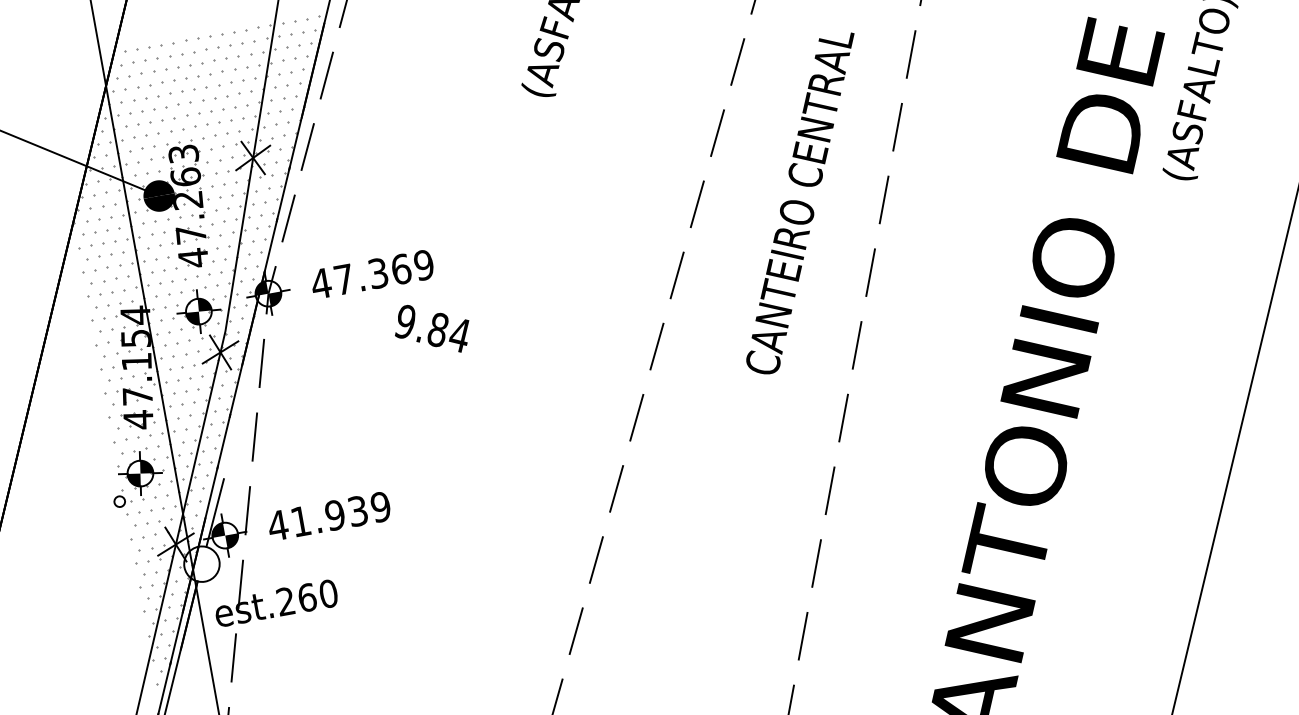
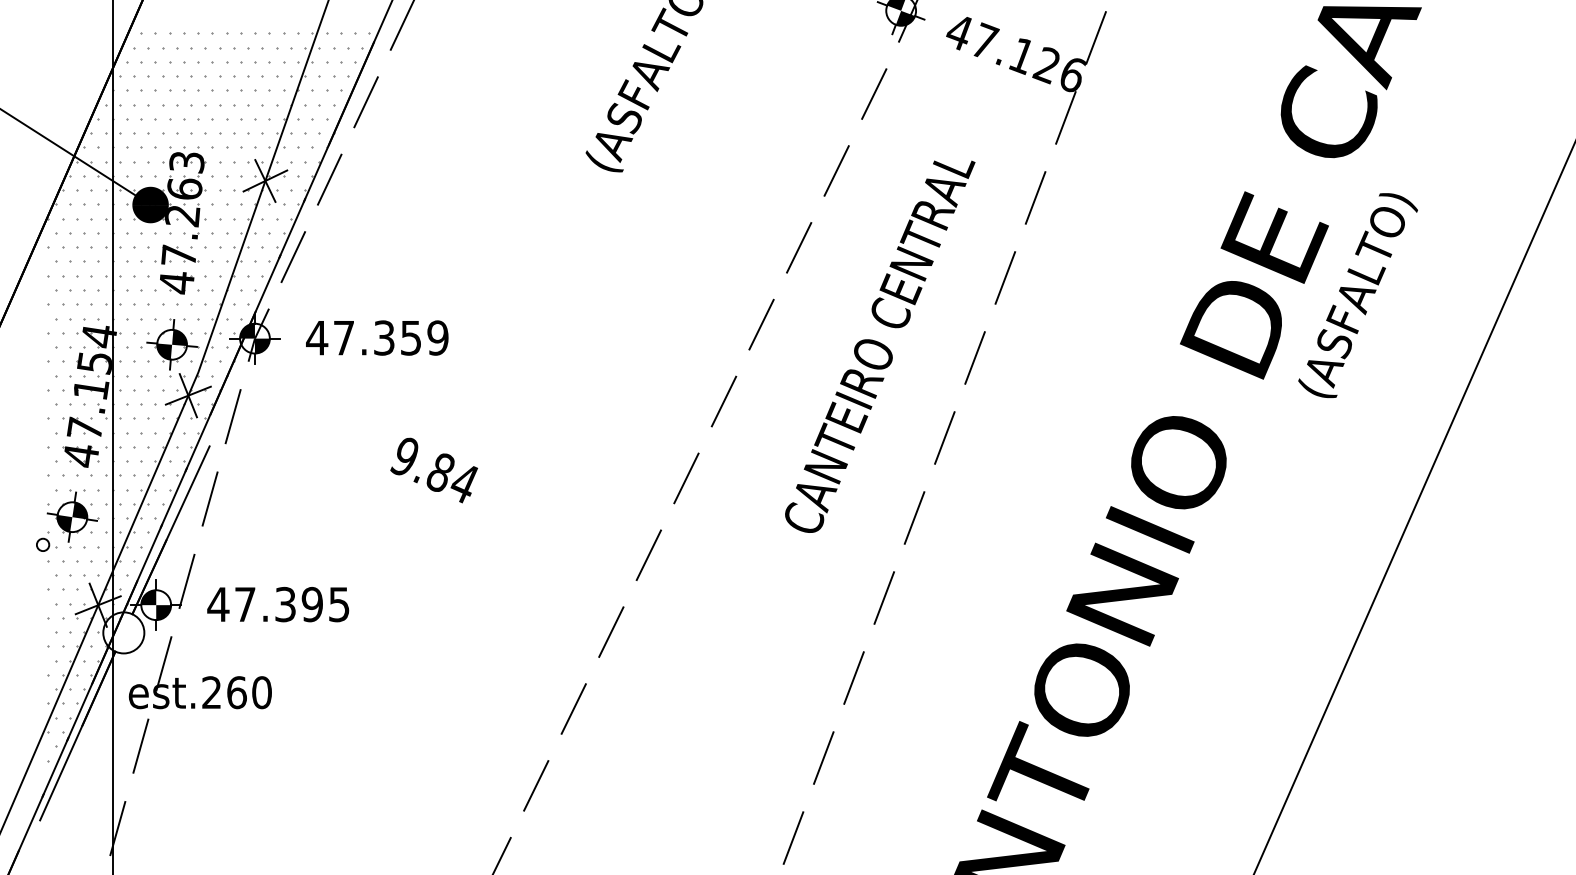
text: (400, 268) -> (410, 337), 47.369 -> 47.359
text: (432, 329) -> (434, 470), moved
line: (225, 469) -> (170, 530), added
text: (341, 514) -> (292, 604), 41.939 -> 47.395

